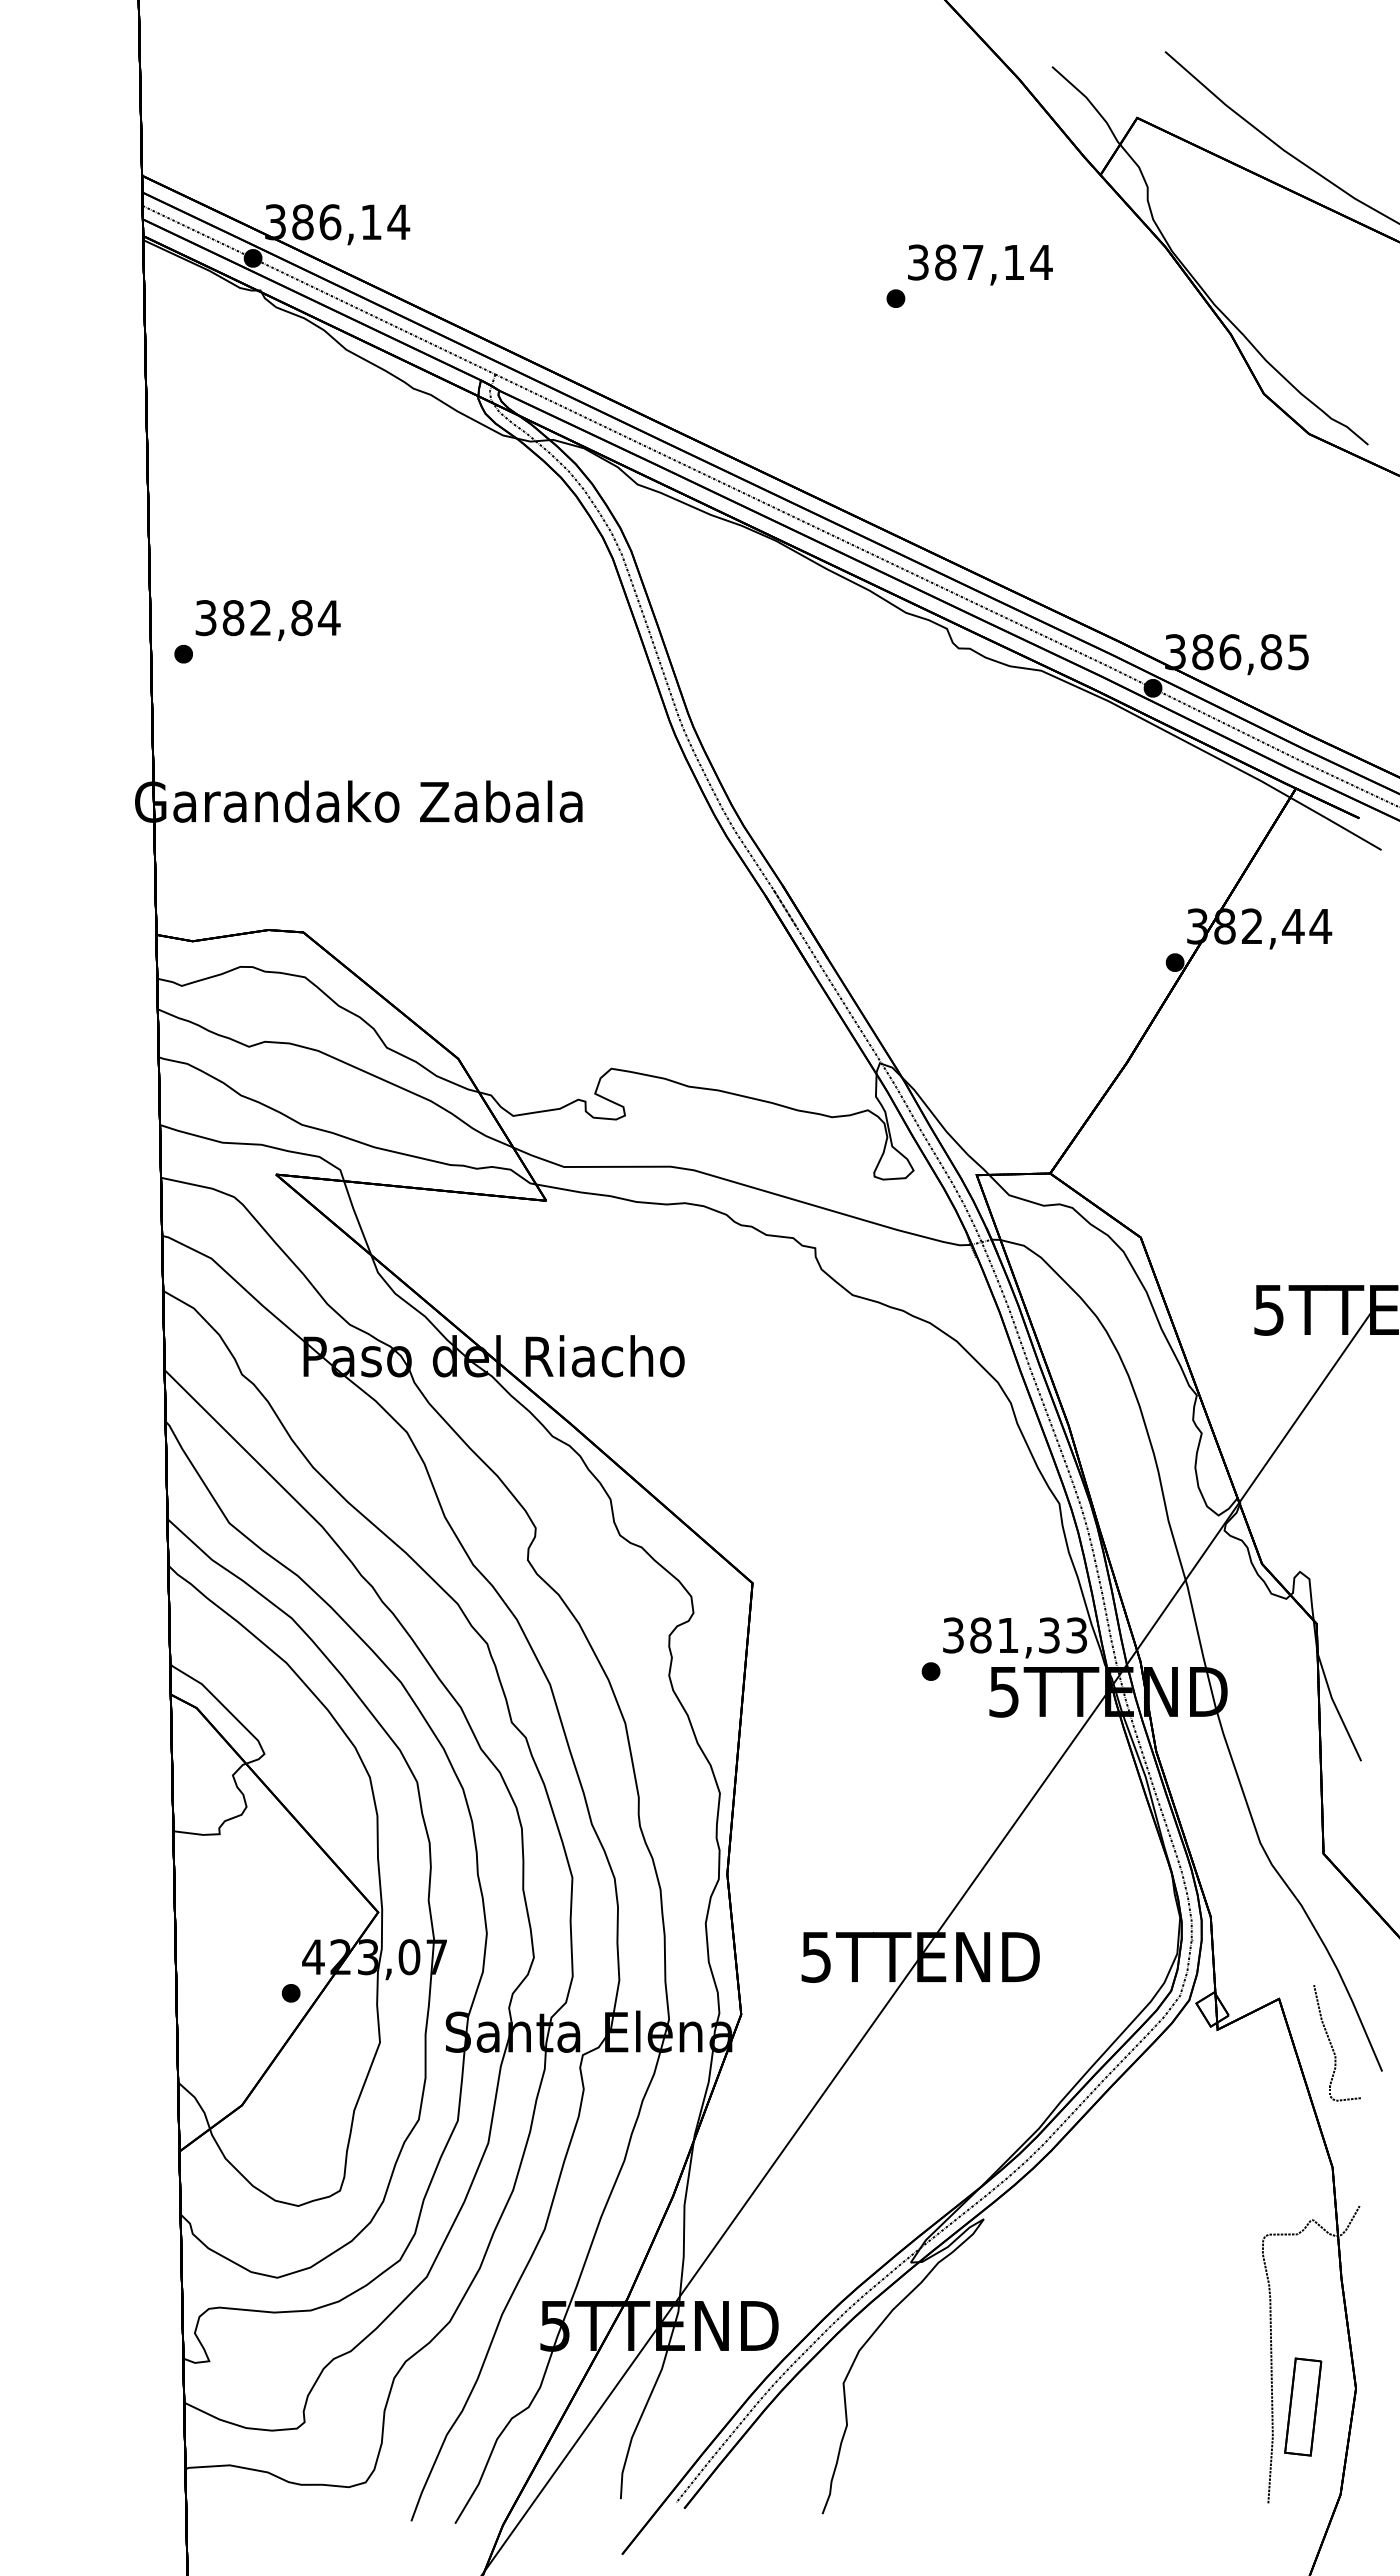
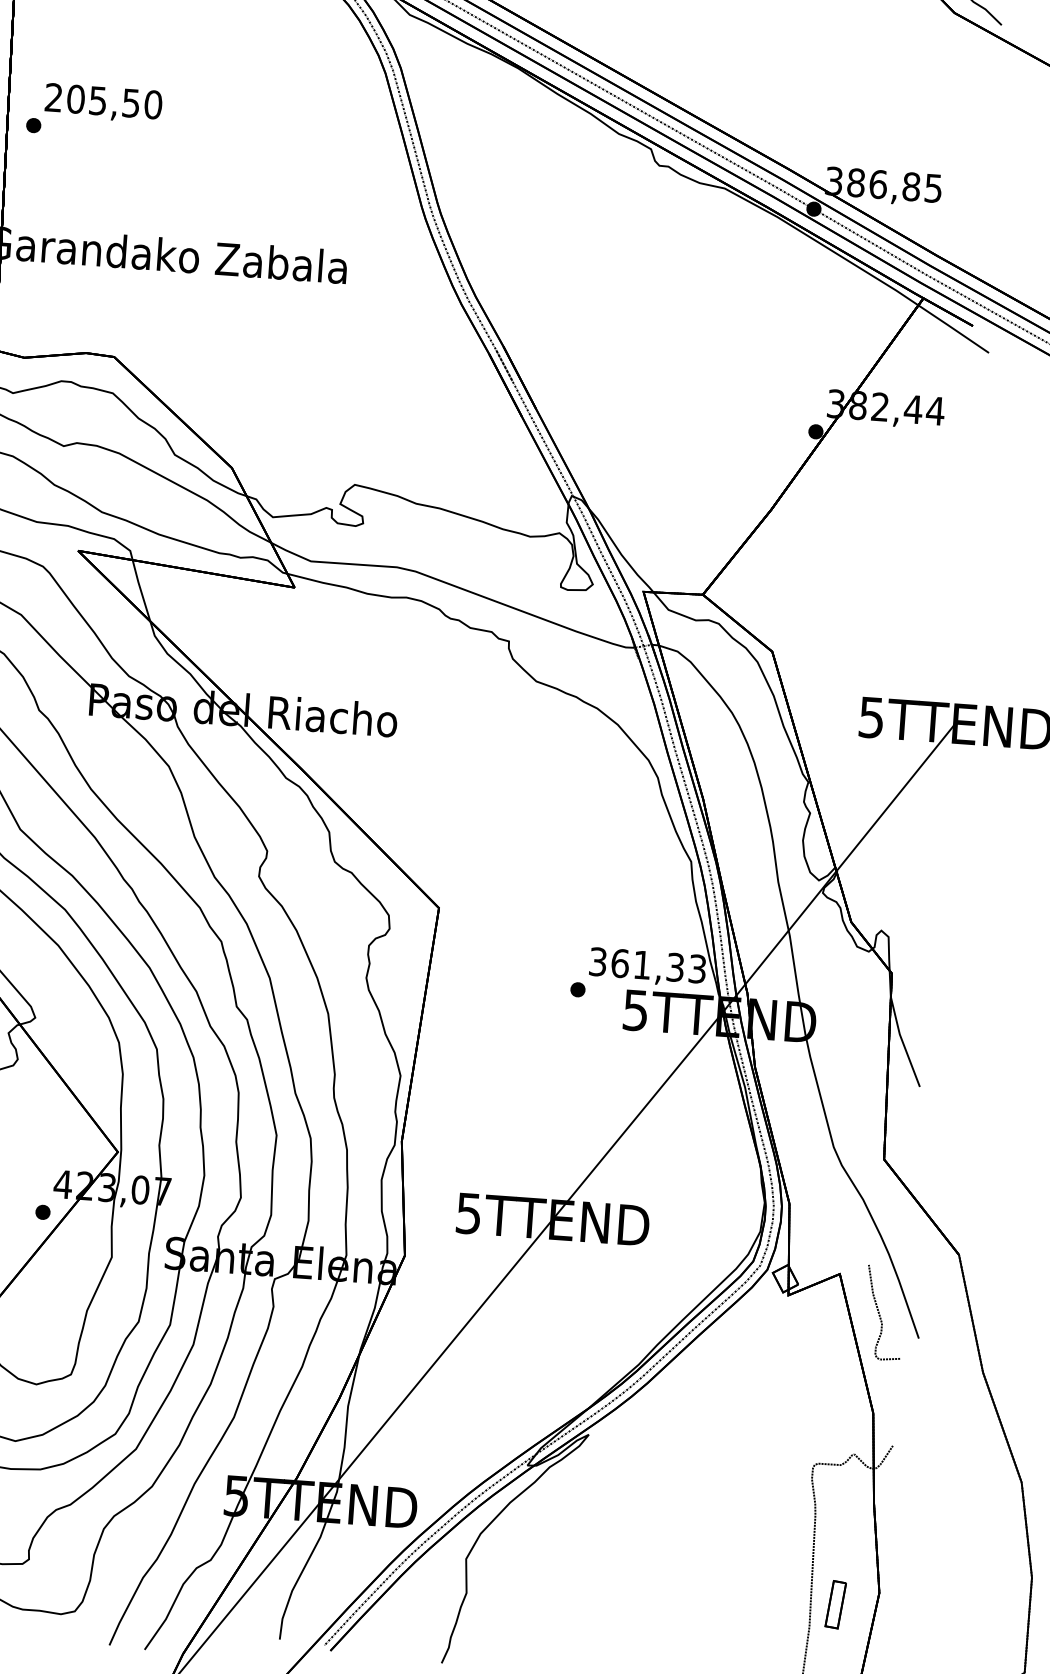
text: (267, 618) -> (103, 101), 382,84 -> 205,50
text: (980, 1635) -> (619, 963), 381,33 -> 361,33
part: (1303, 2406) -> (835, 1604), size x0.6

